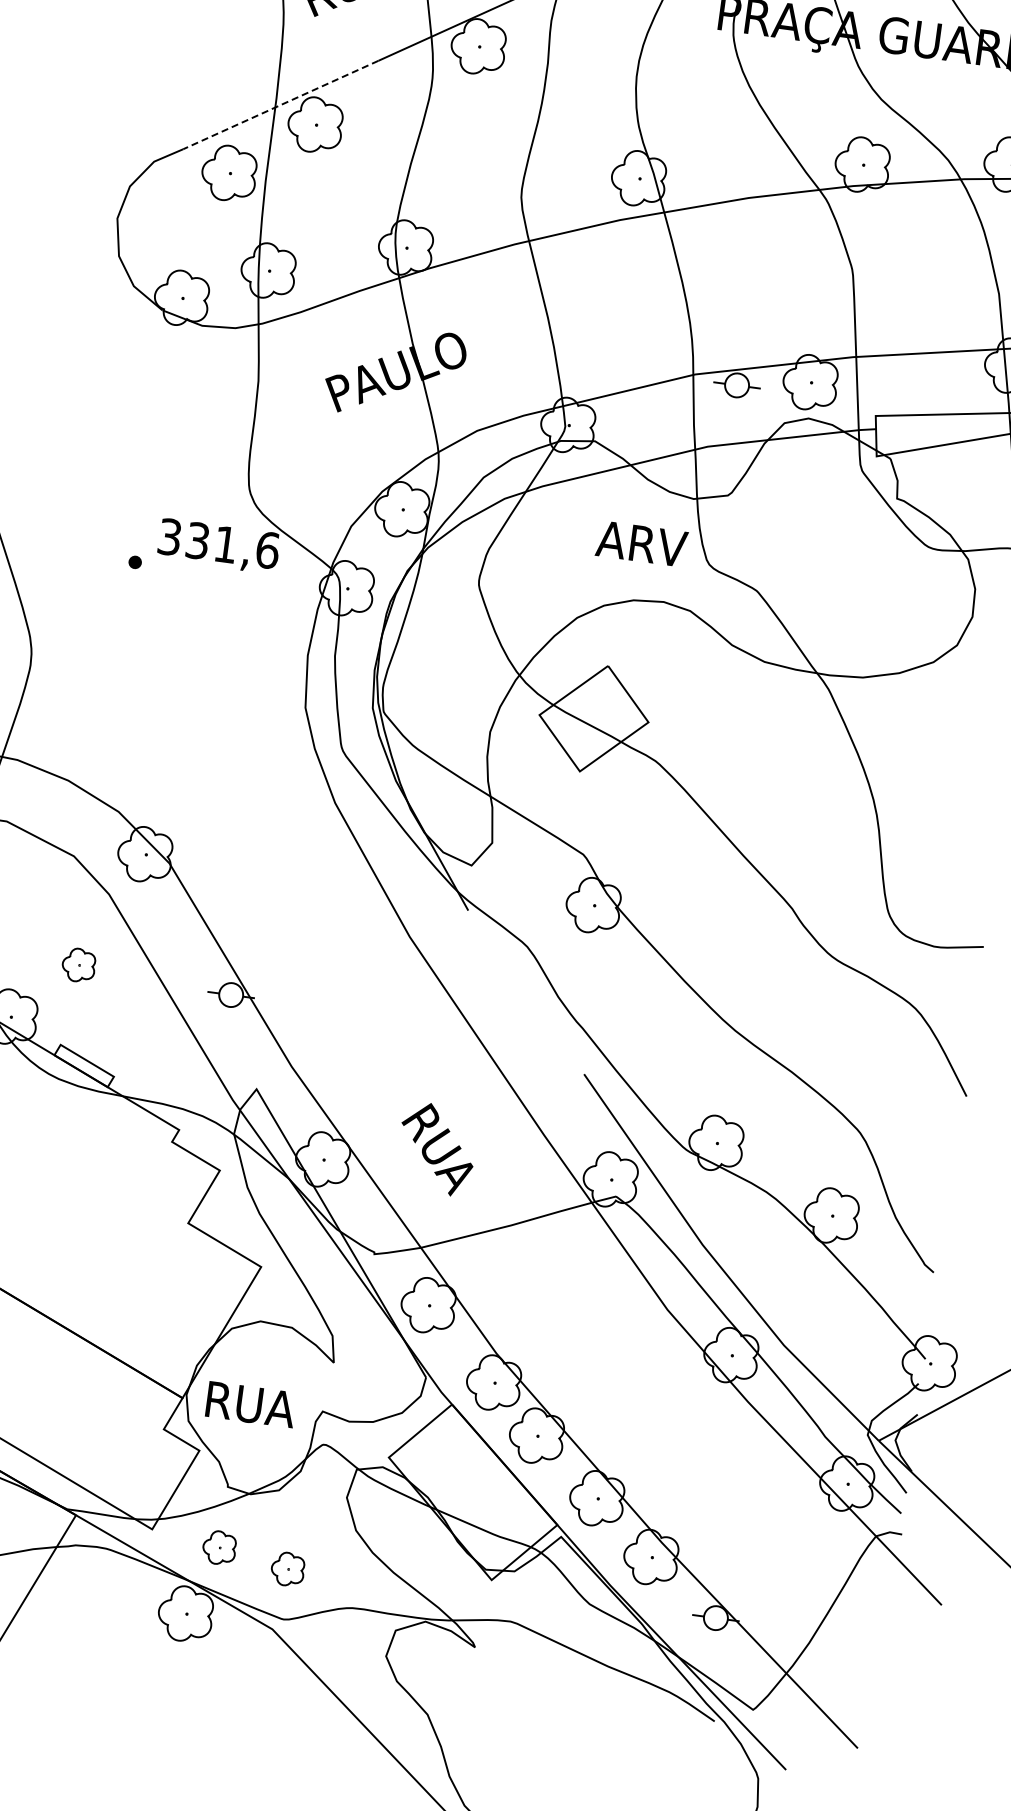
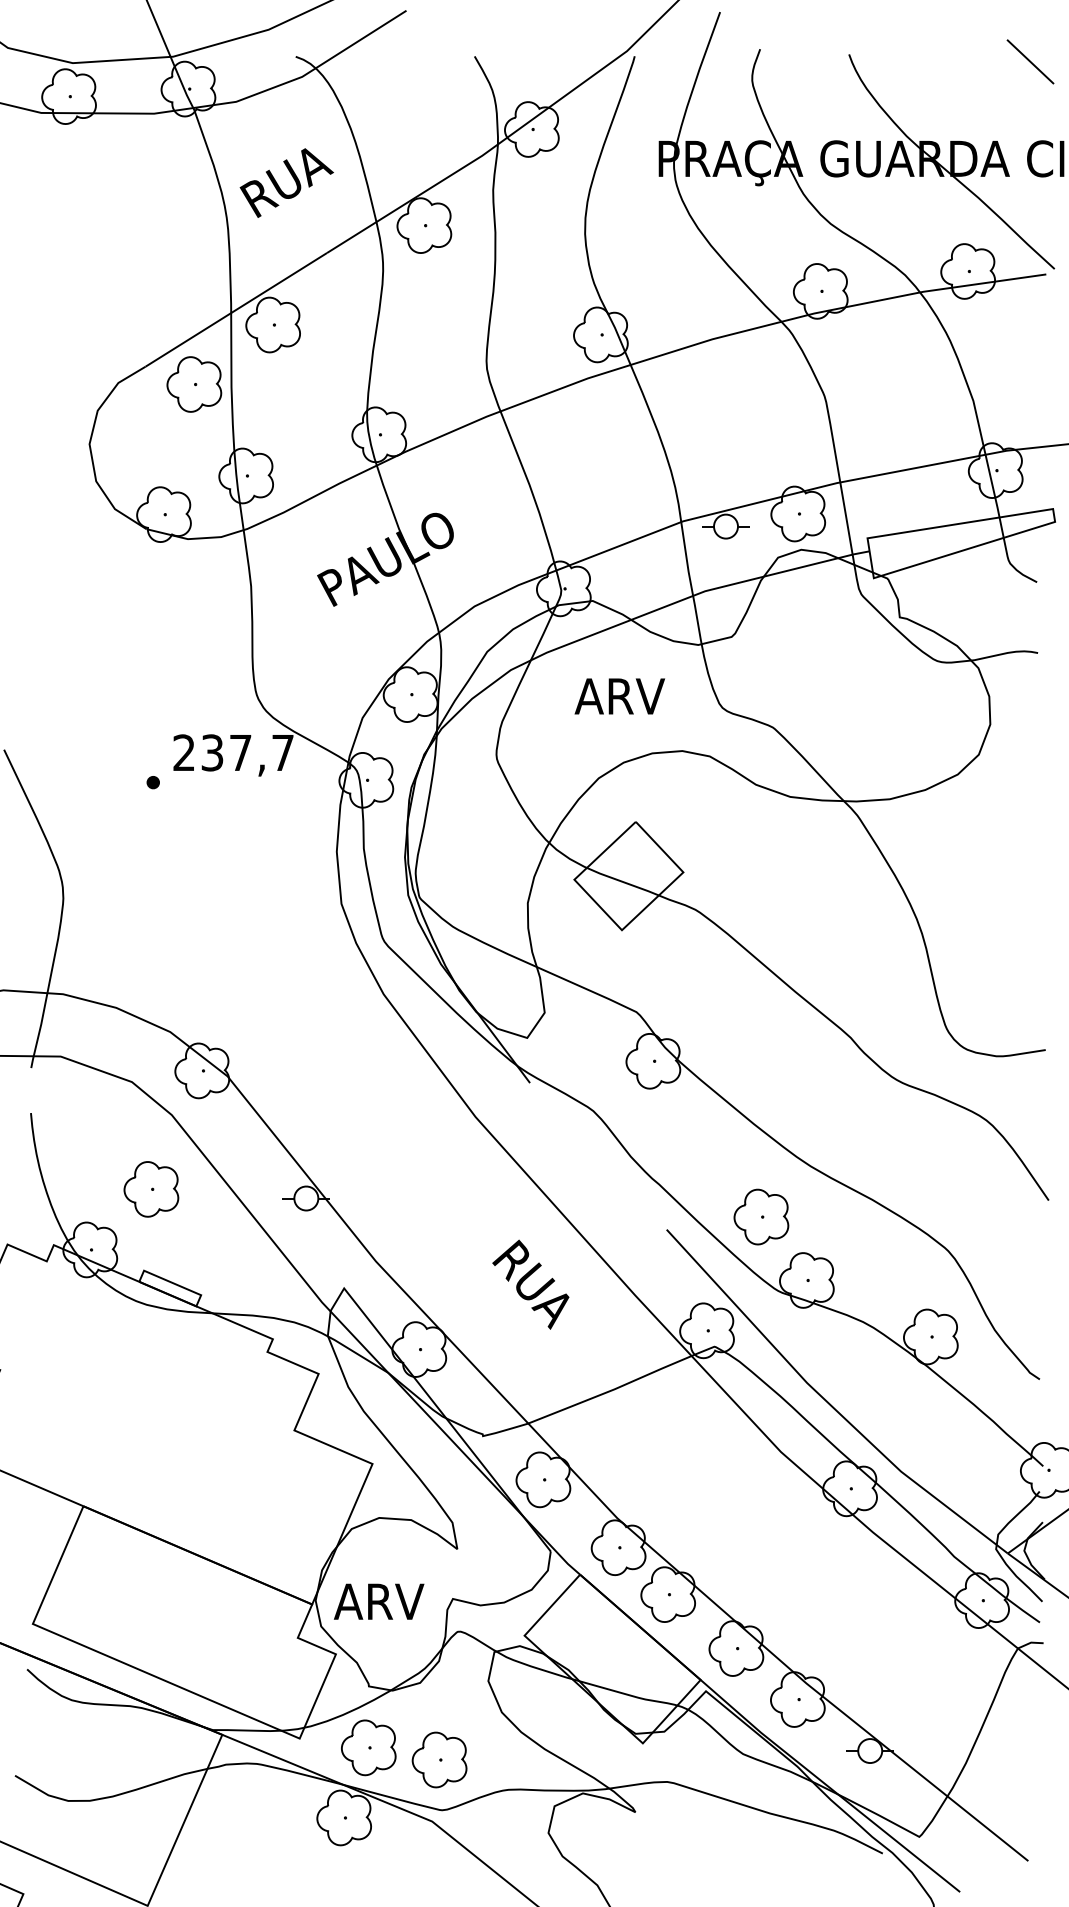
line: (279, 105) -> (235, 310), dashed -> solid
text: (218, 543) -> (233, 752), 331,6 -> 237,7
text: (641, 543) -> (619, 696), moved
part: (78, 965) -> (151, 1189), size x1.67
part: (679, 1073) -> (761, 1216), added
text: (436, 1148) -> (530, 1284), moved
text: (249, 1404) -> (379, 1601), RUA -> ARV
part: (219, 1547) -> (368, 1747), size x1.67
part: (287, 1568) -> (439, 1759), size x1.67

